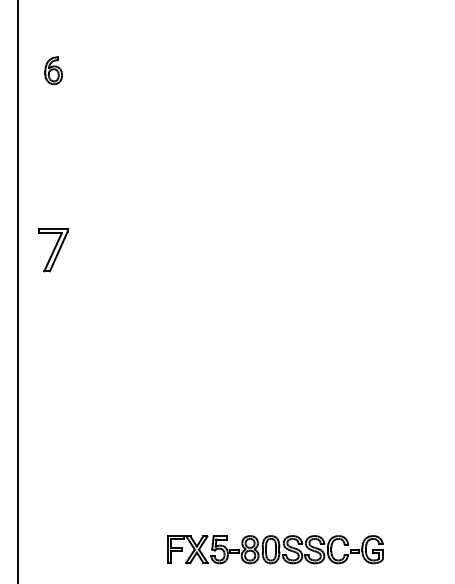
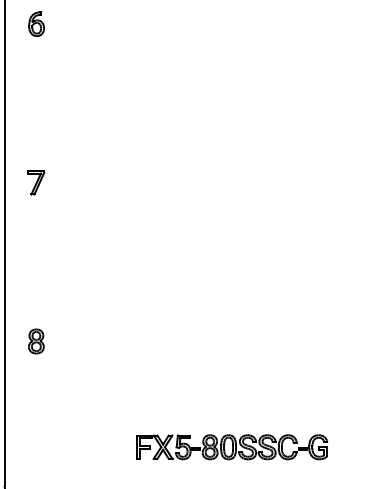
part: (53, 250) -> (36, 183), size x0.62
part: (53, 429) -> (36, 341), added

